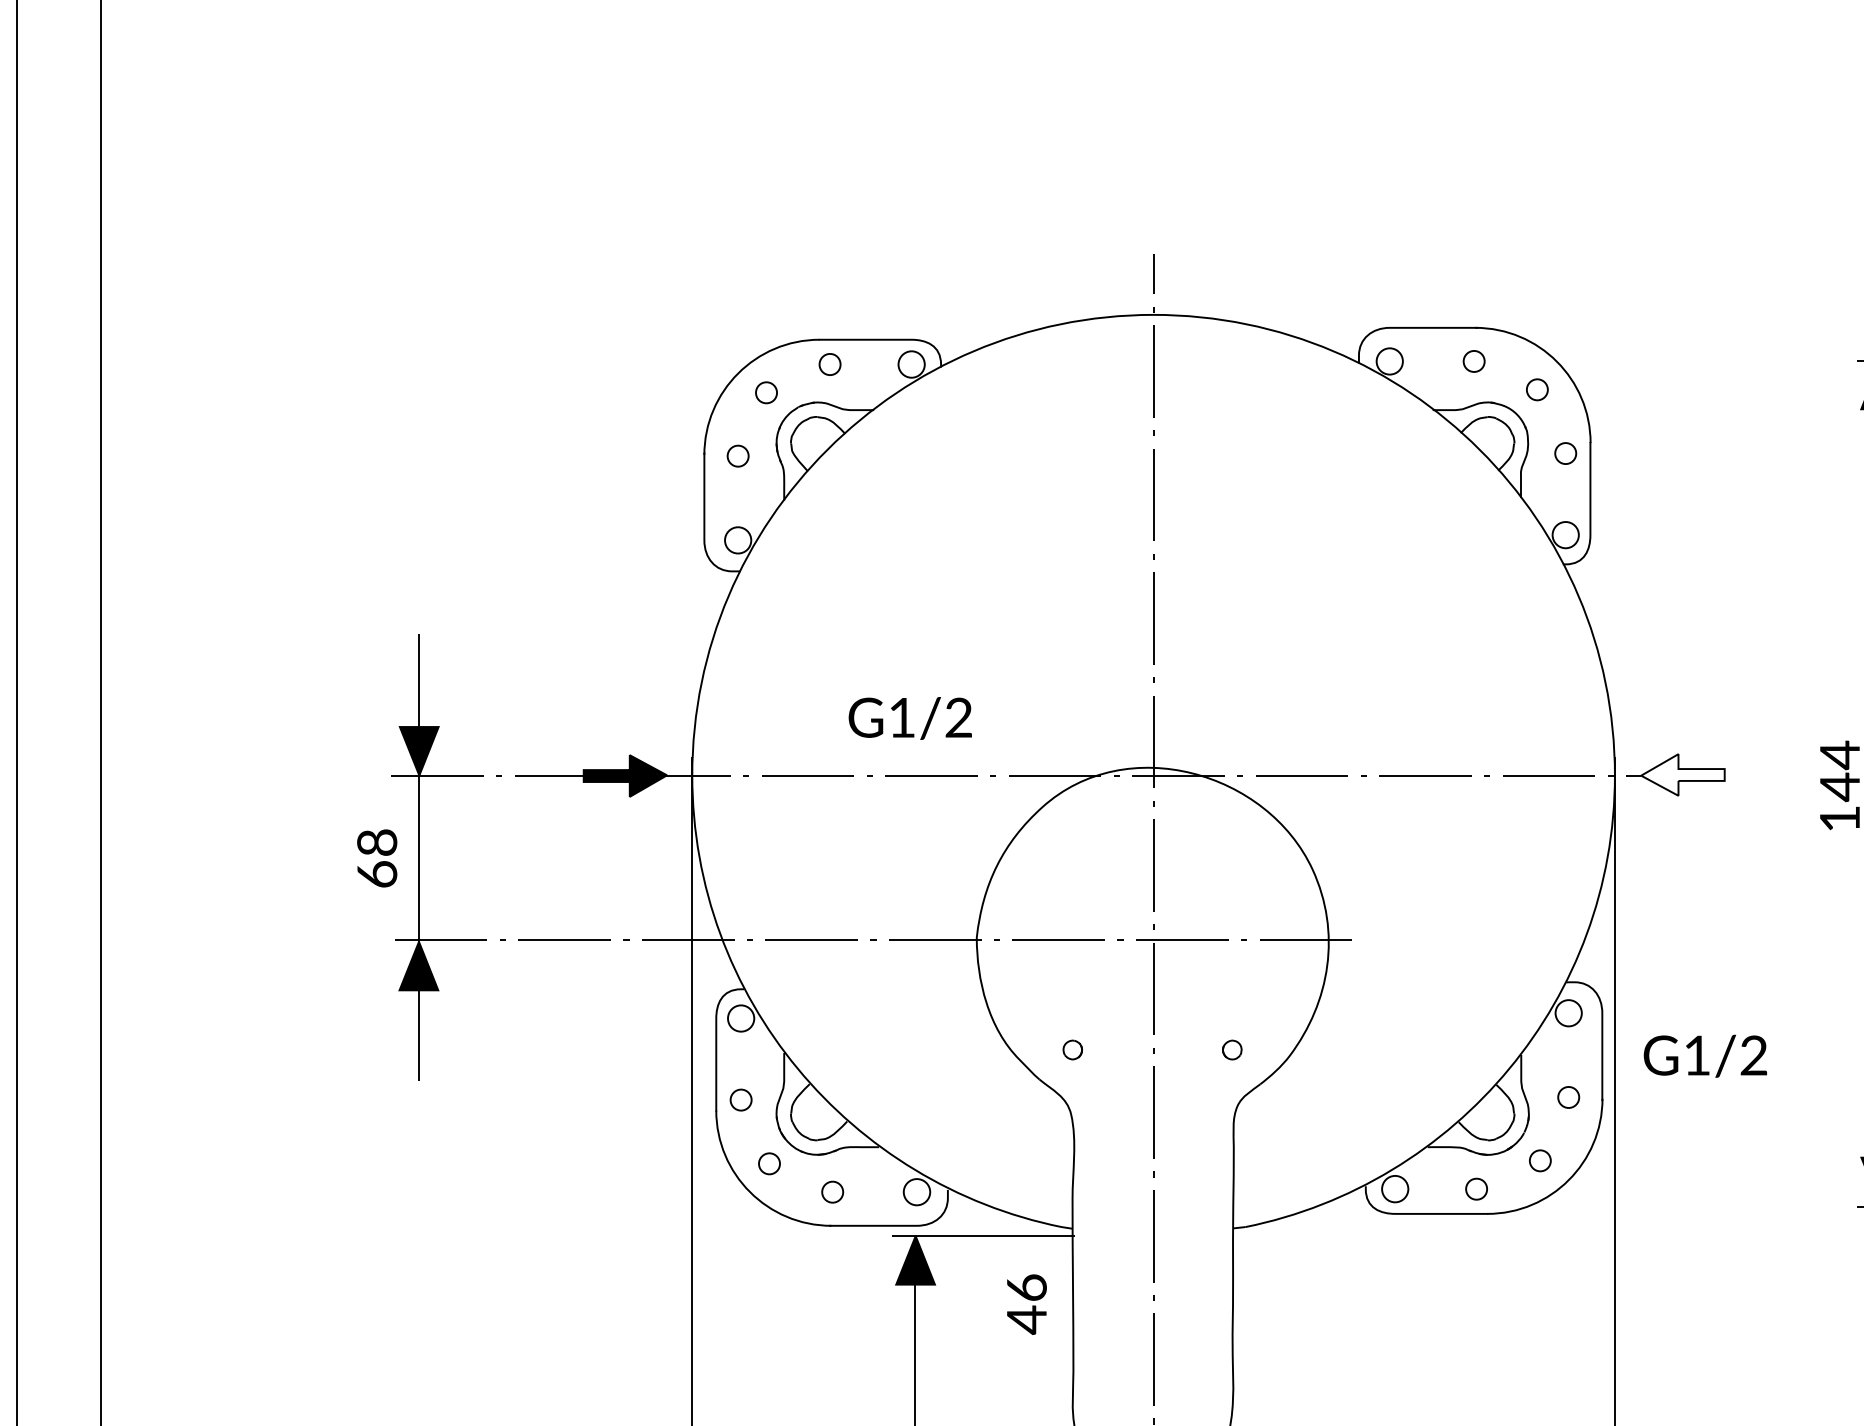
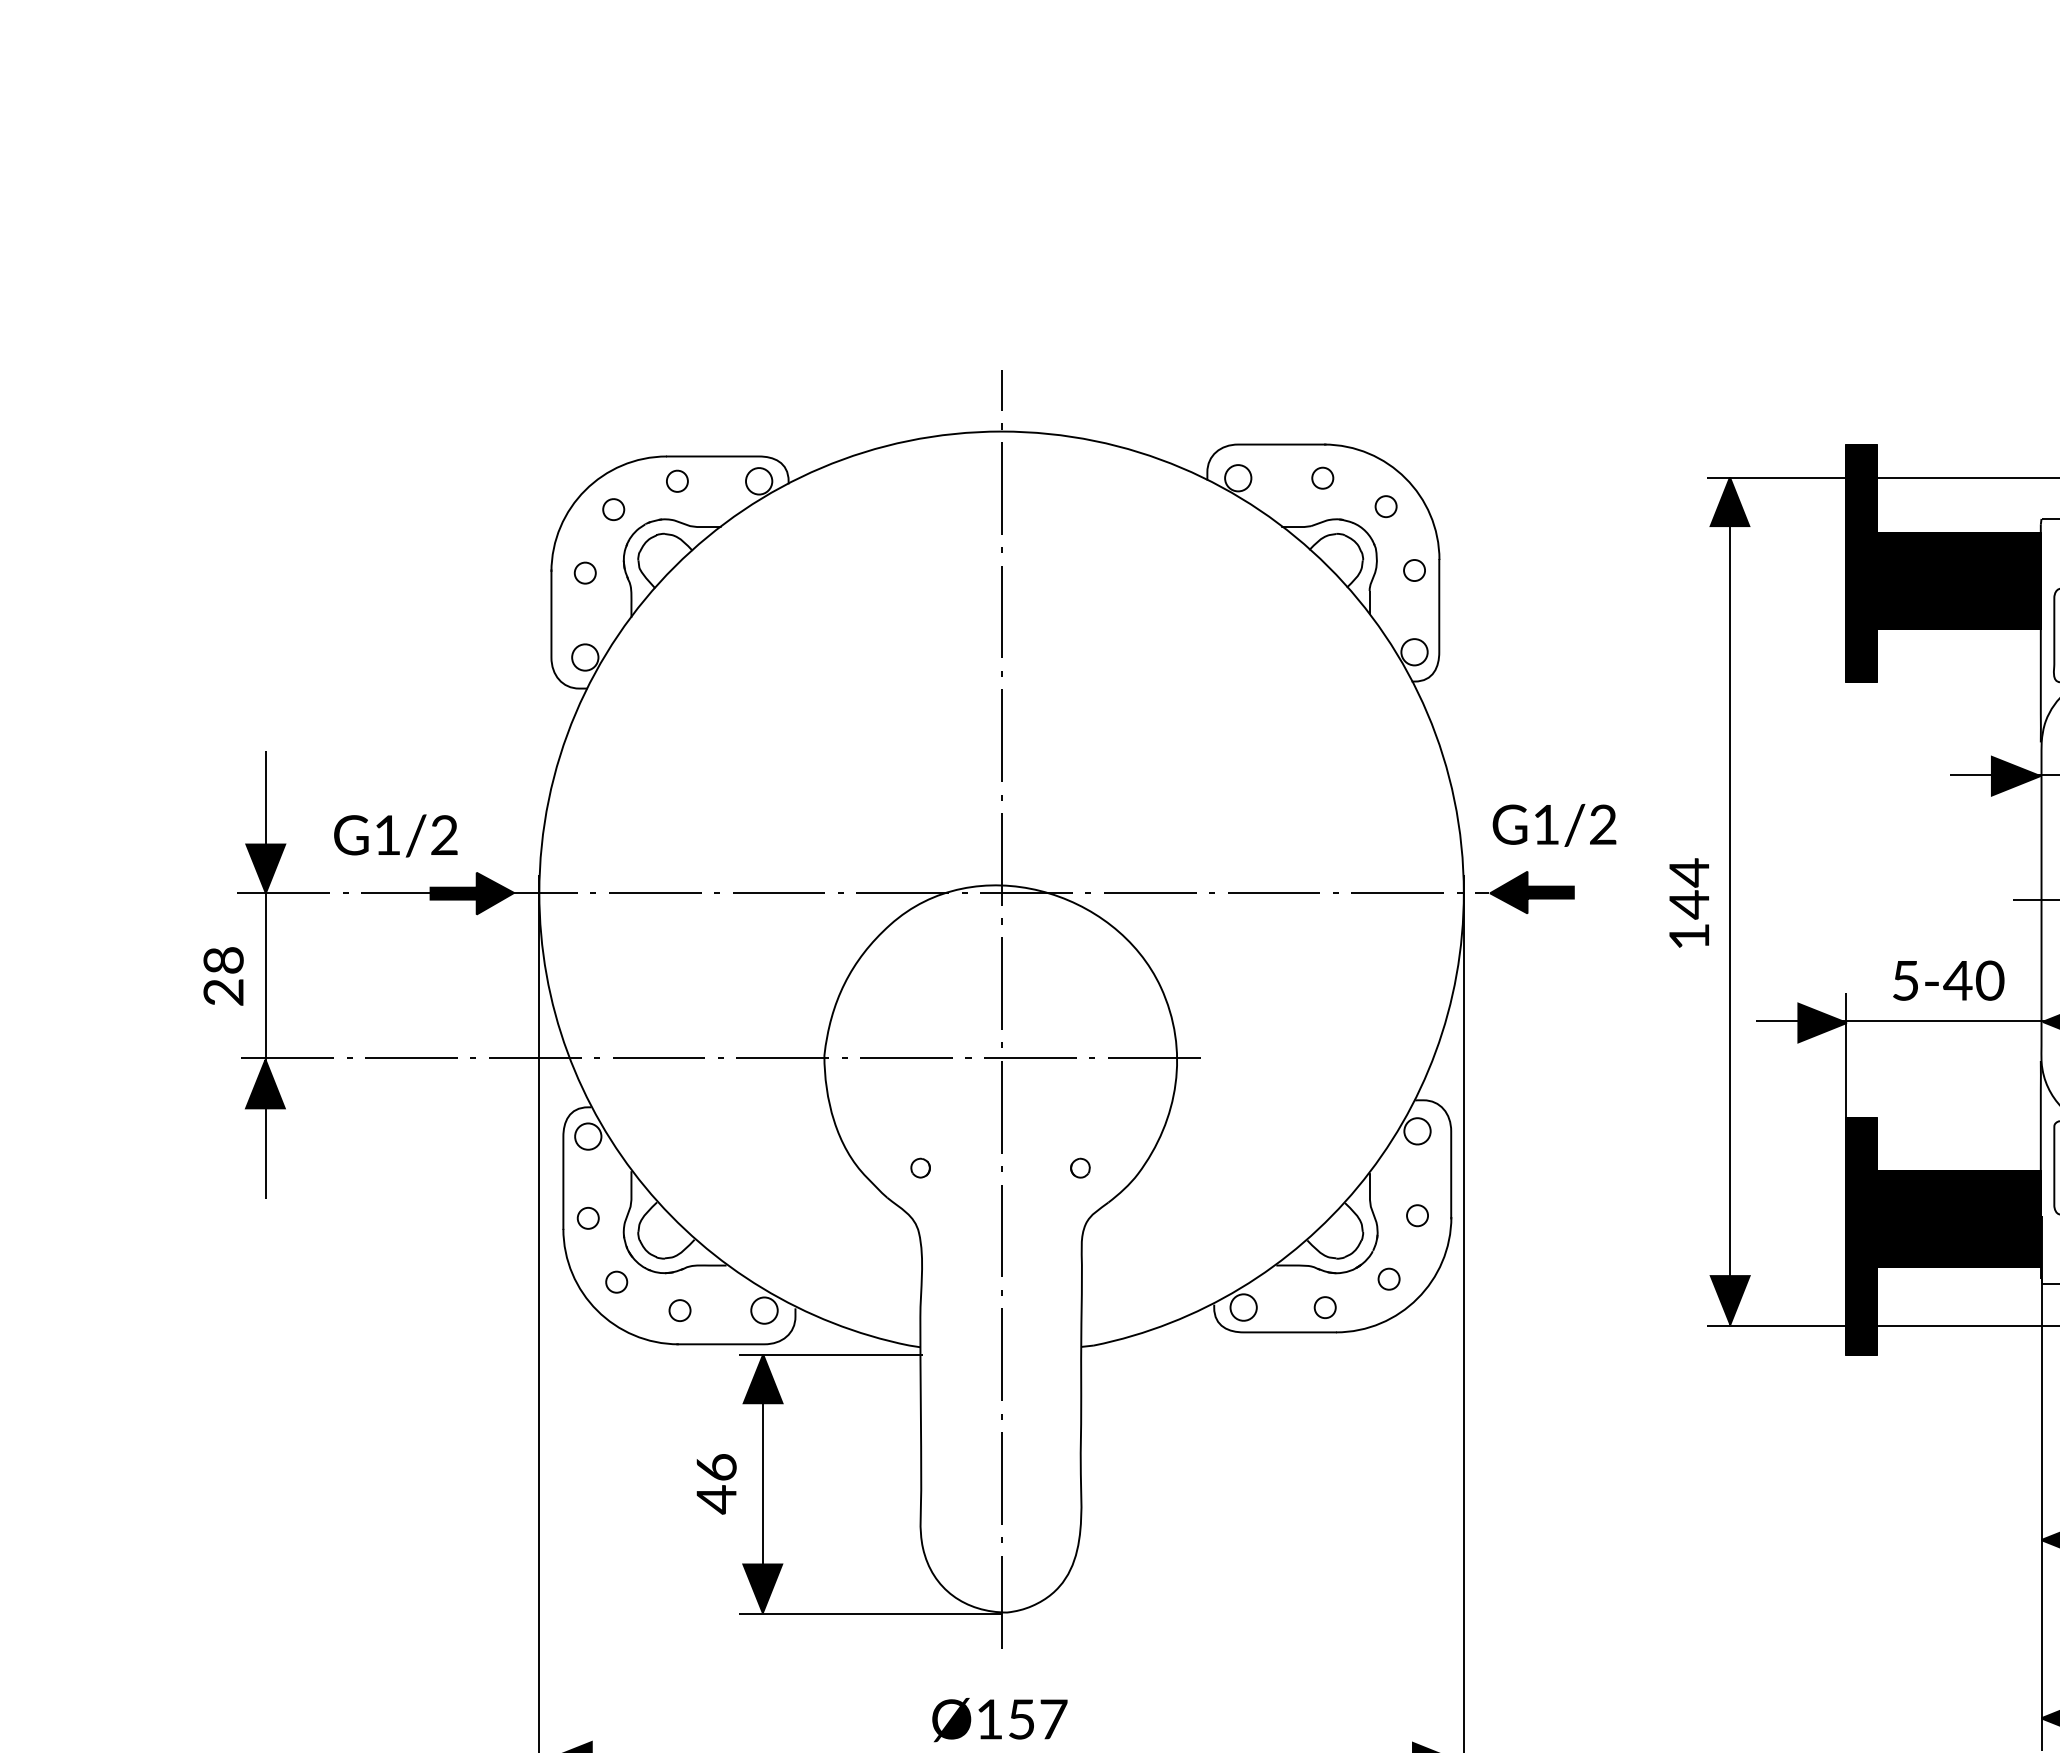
text: (910, 718) -> (395, 835), moved
fill: (1682, 774) -> (1531, 892), added
text: (377, 873) -> (223, 991), 68 -> 28
text: (1705, 1056) -> (1554, 825), moved
text: (1026, 1304) -> (716, 1484), moved

